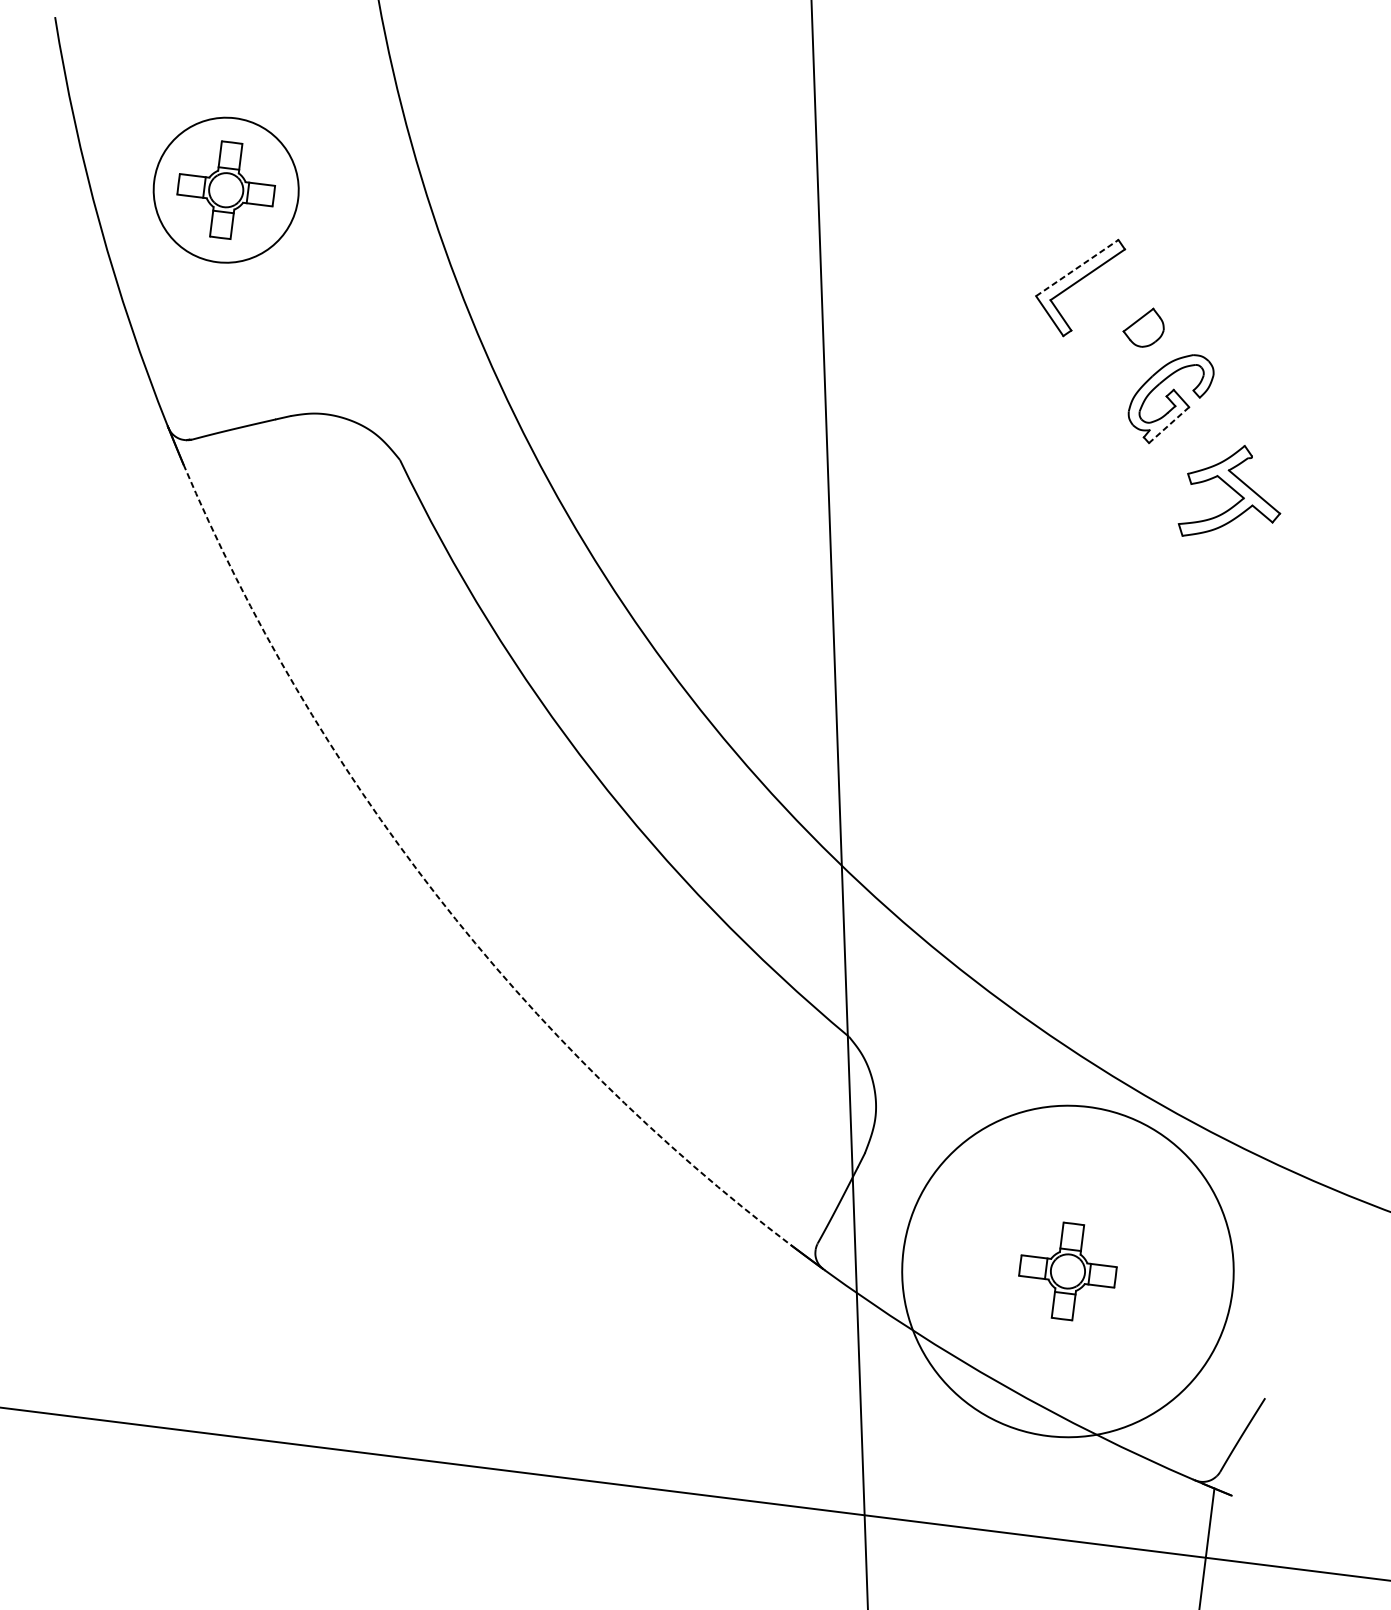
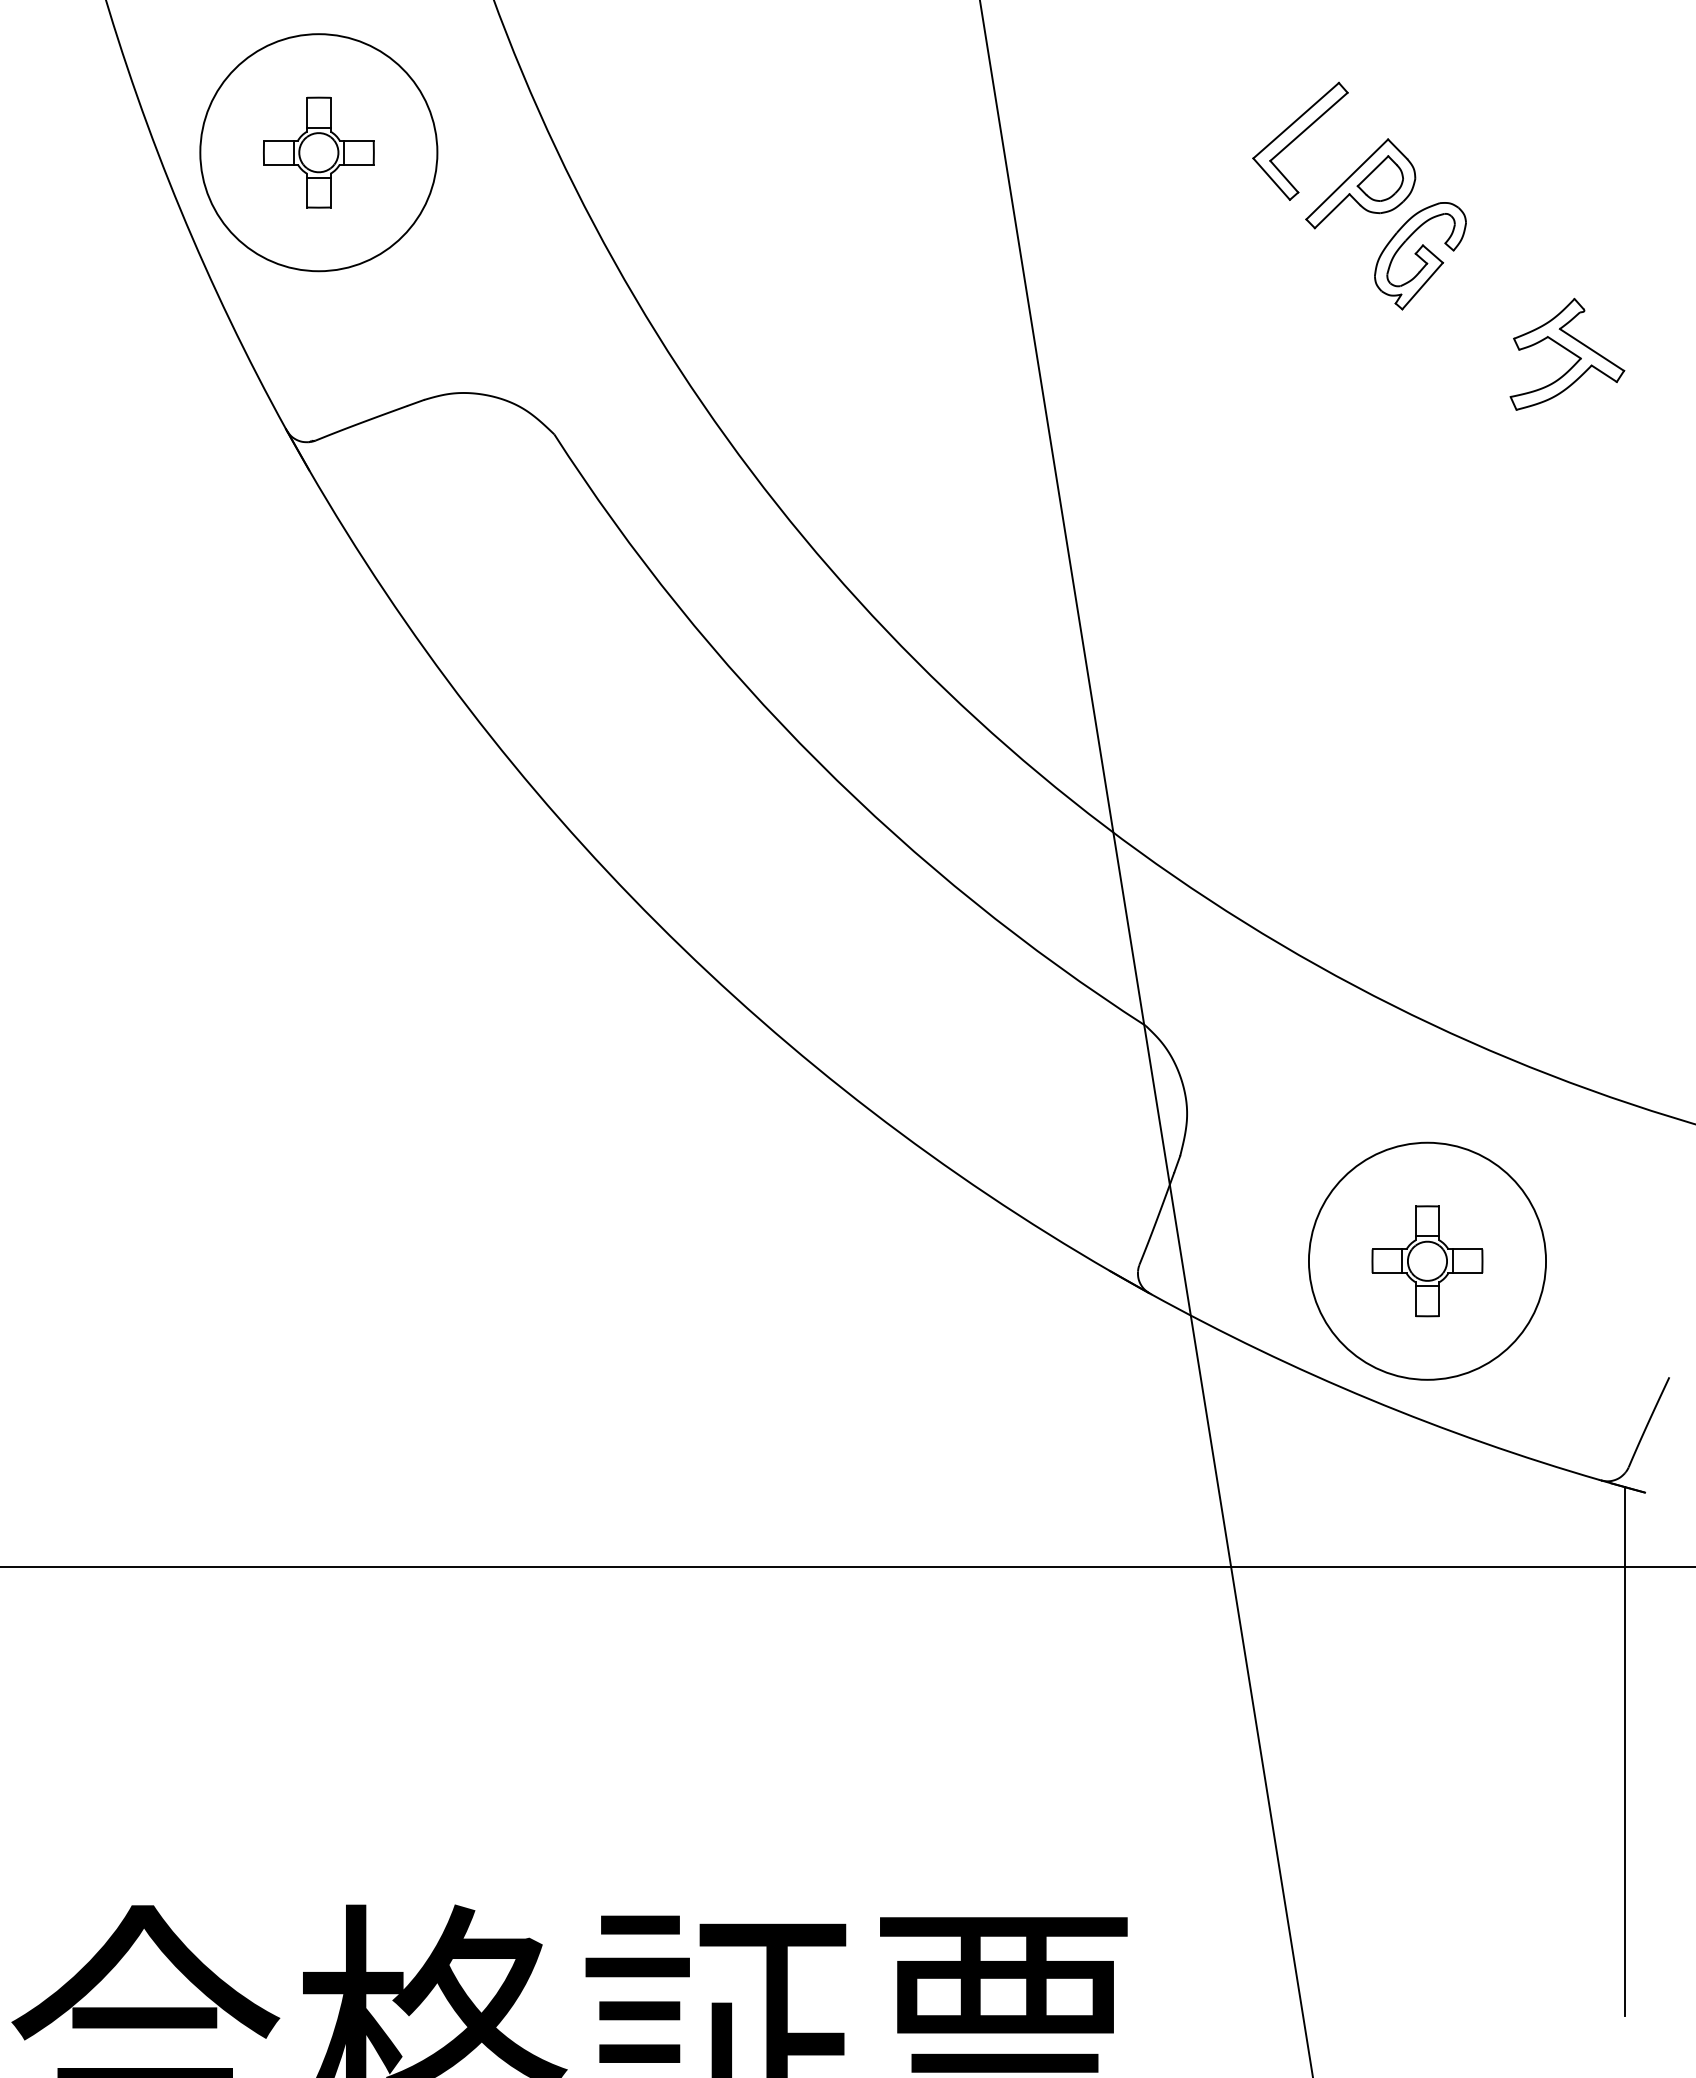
circle: (225, 190) -> (318, 152), size x1.43
line: (1077, 267) -> (1296, 120), dashed -> solid
part: (1126, 329) -> (1360, 183), added
line: (1168, 425) -> (1422, 286), dashed -> solid
part: (1232, 492) -> (1567, 353), moved
arc: (436, 895) -> (657, 923), dashed -> solid
circle: (1068, 1270) -> (1427, 1260), size x0.62

